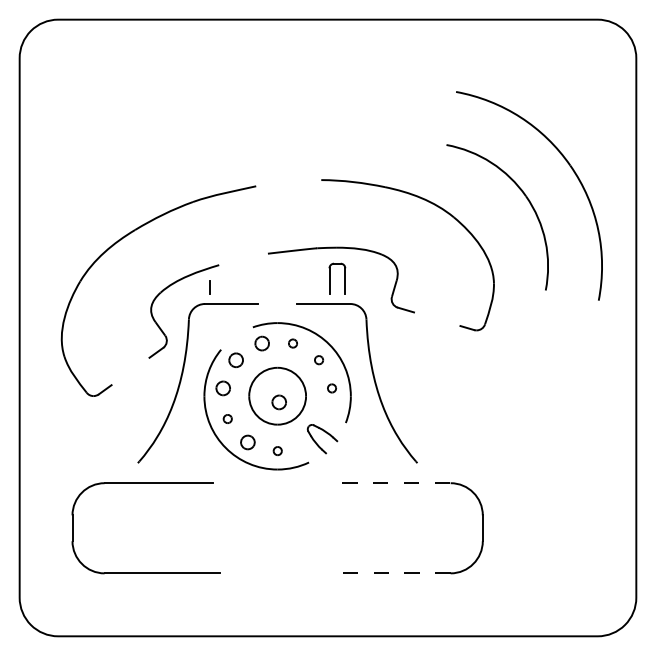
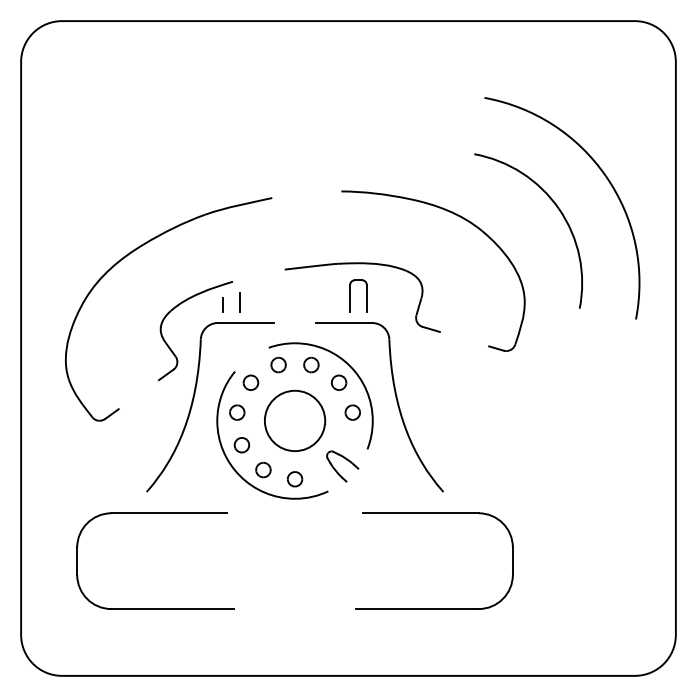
line: (224, 284) -> (238, 302), added
part: (292, 343) -> (310, 364), size x1.67
part: (318, 359) -> (338, 381), size x1.67
part: (331, 388) -> (352, 412), size x1.67
part: (278, 402) -> (295, 427), removed
part: (227, 418) -> (241, 444), size x1.67
part: (277, 450) -> (294, 478), size x1.67
line: (396, 483) -> (421, 513), dashed -> solid
line: (393, 573) -> (418, 609), dashed -> solid

